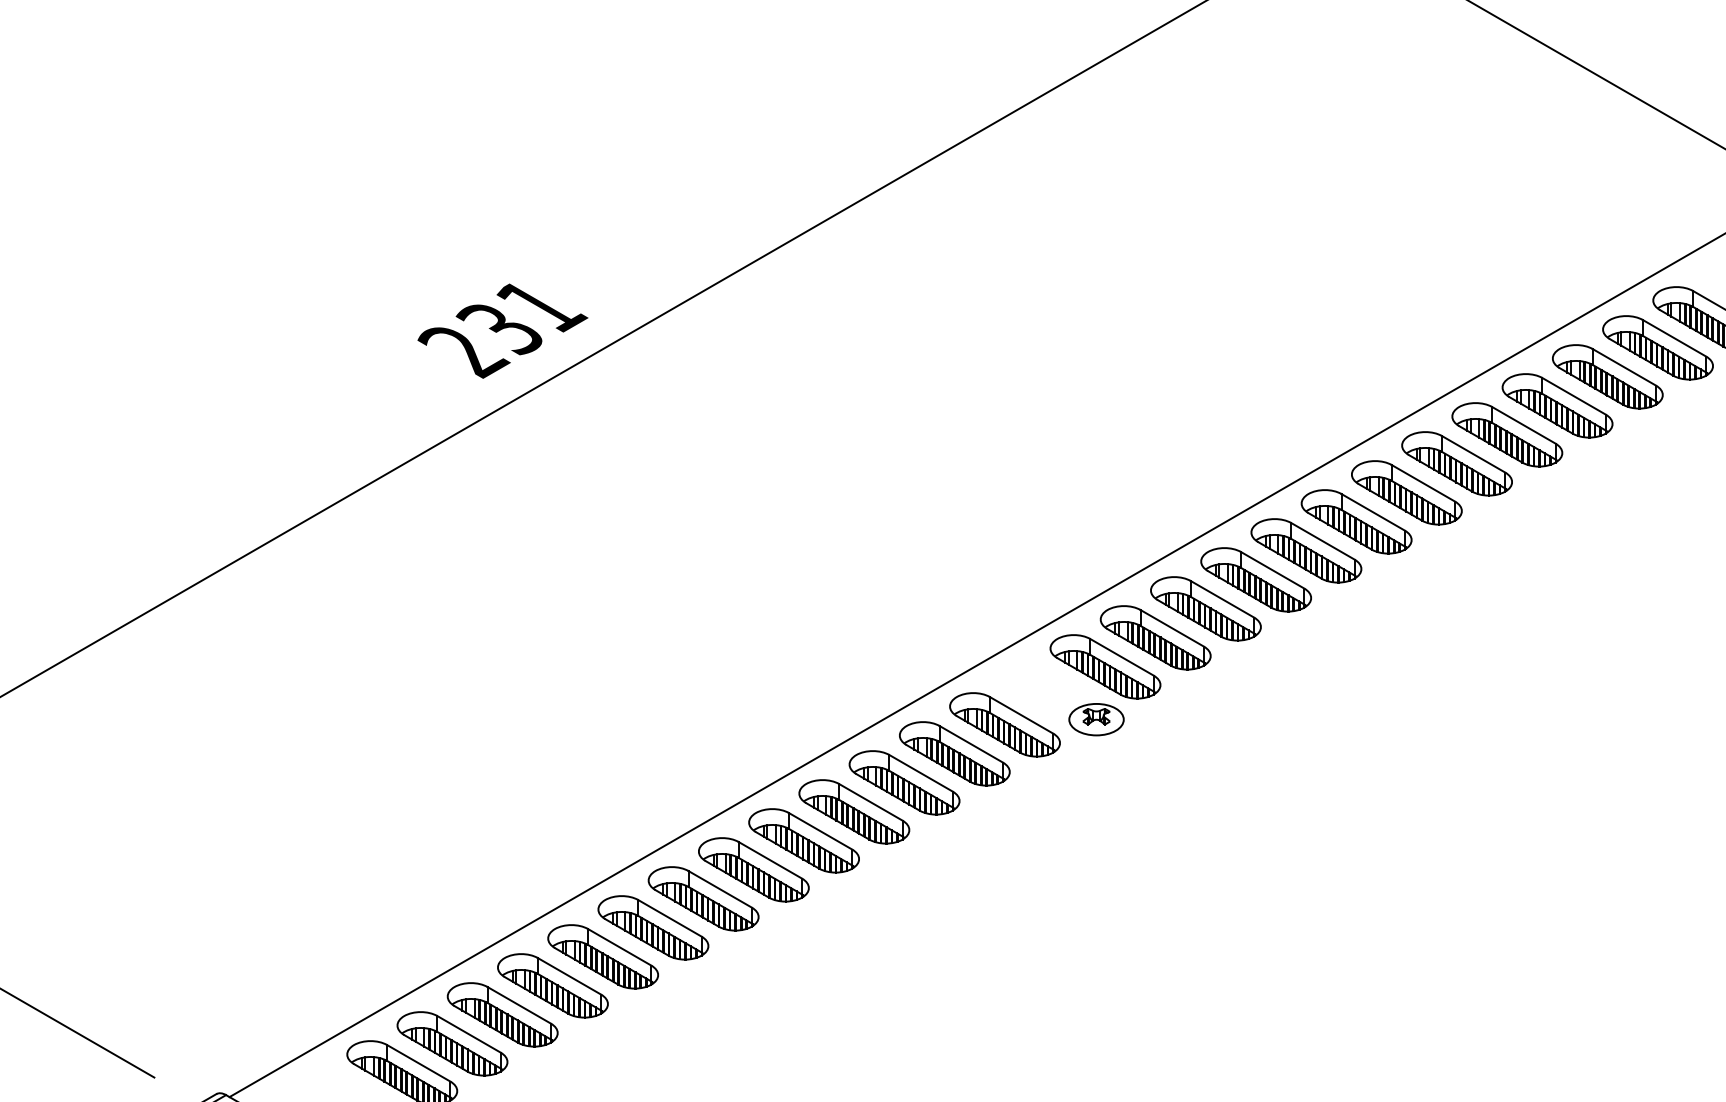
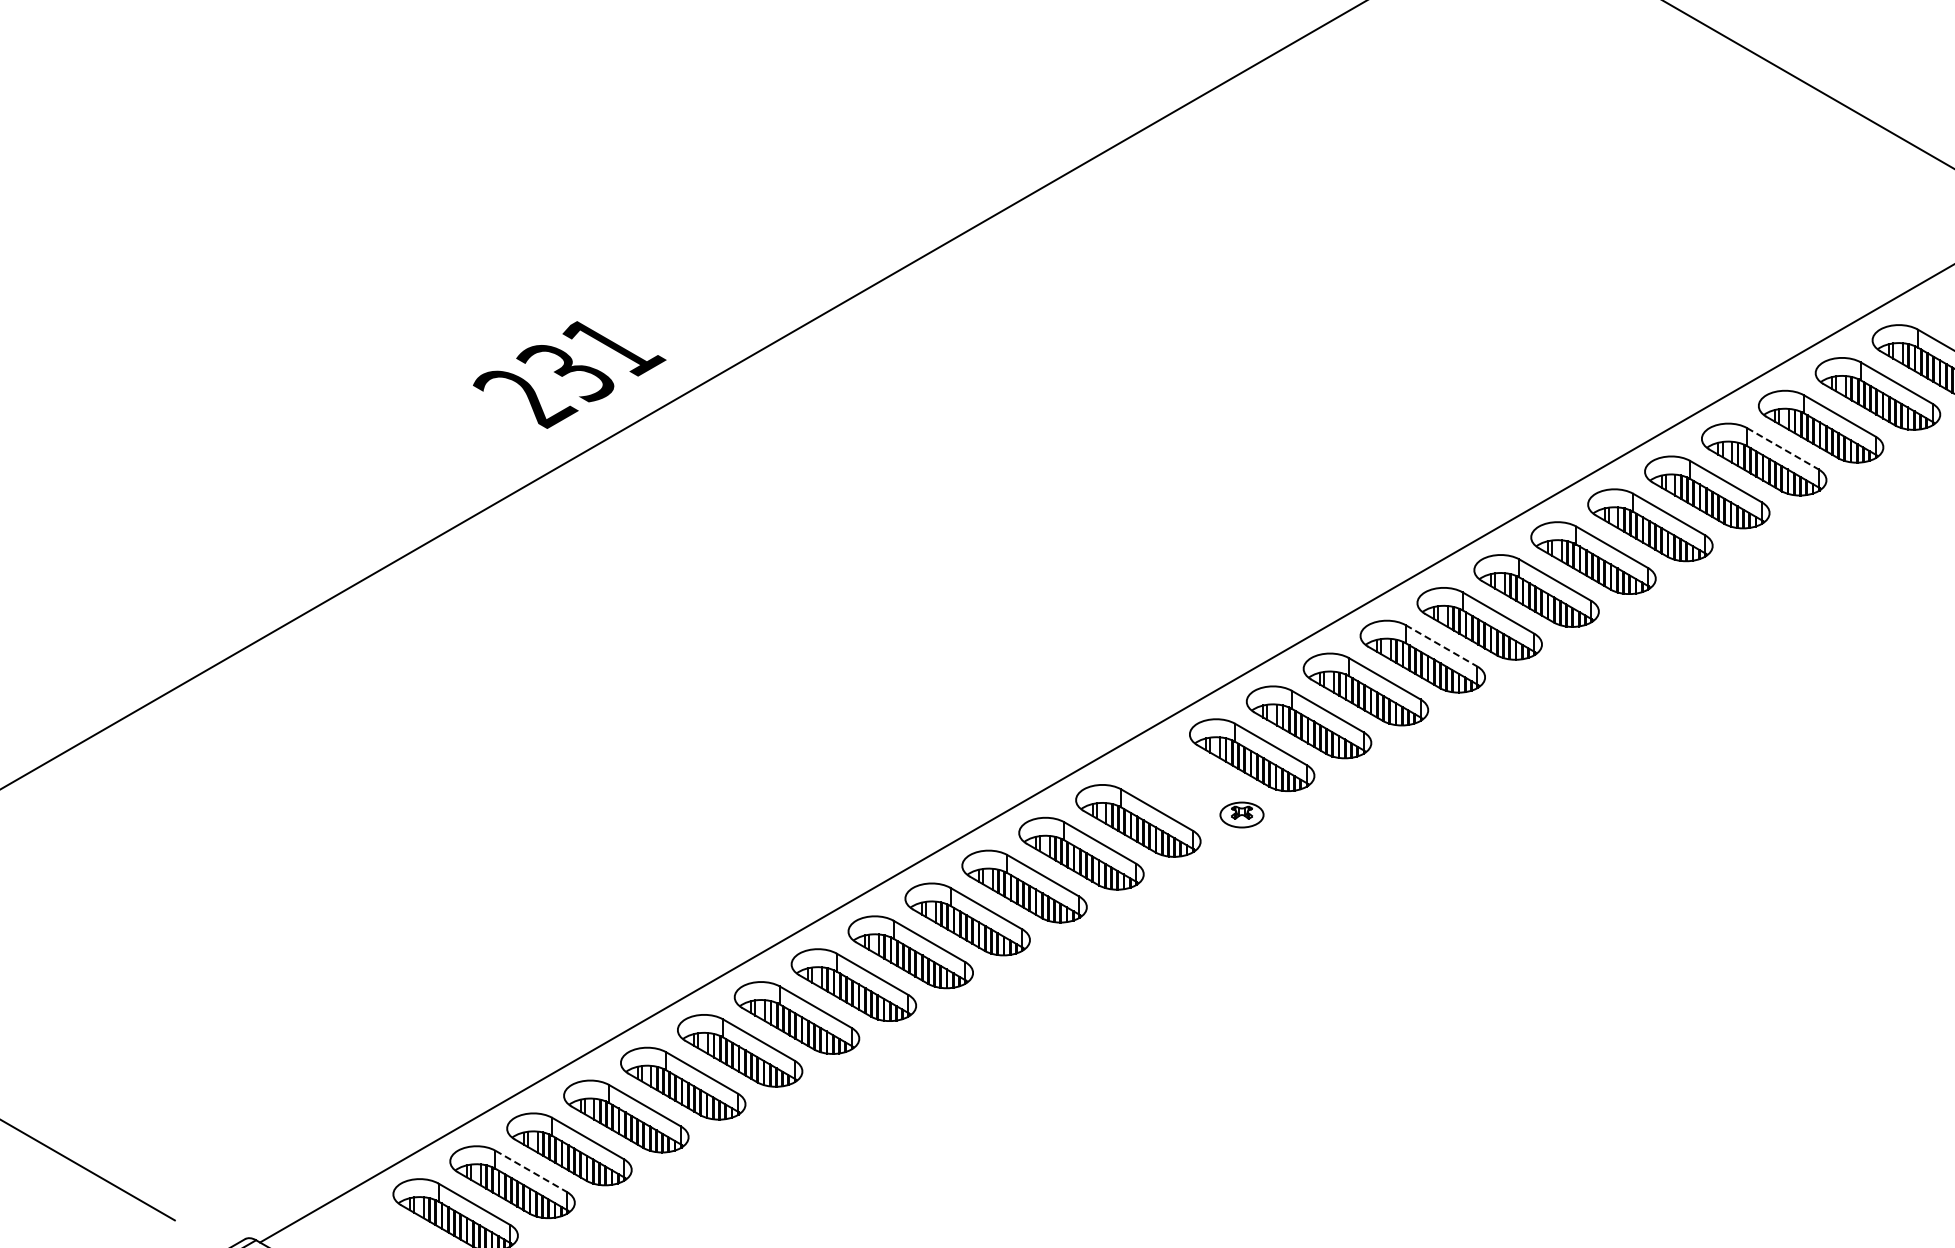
line: (1574, 396) -> (1783, 449), solid -> dashed
line: (1272, 570) -> (1441, 646), solid -> dashed
part: (1096, 719) -> (1241, 814), size x0.7
line: (469, 1034) -> (531, 1171), solid -> dashed

